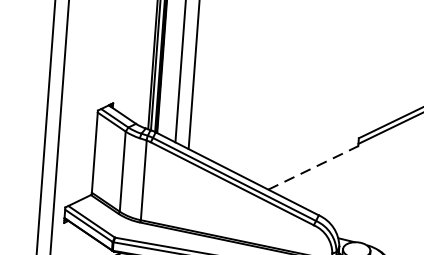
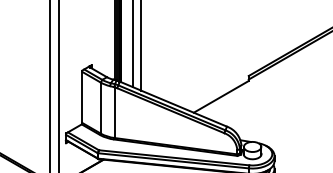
line: (313, 167) -> (221, 96), dashed -> solid

